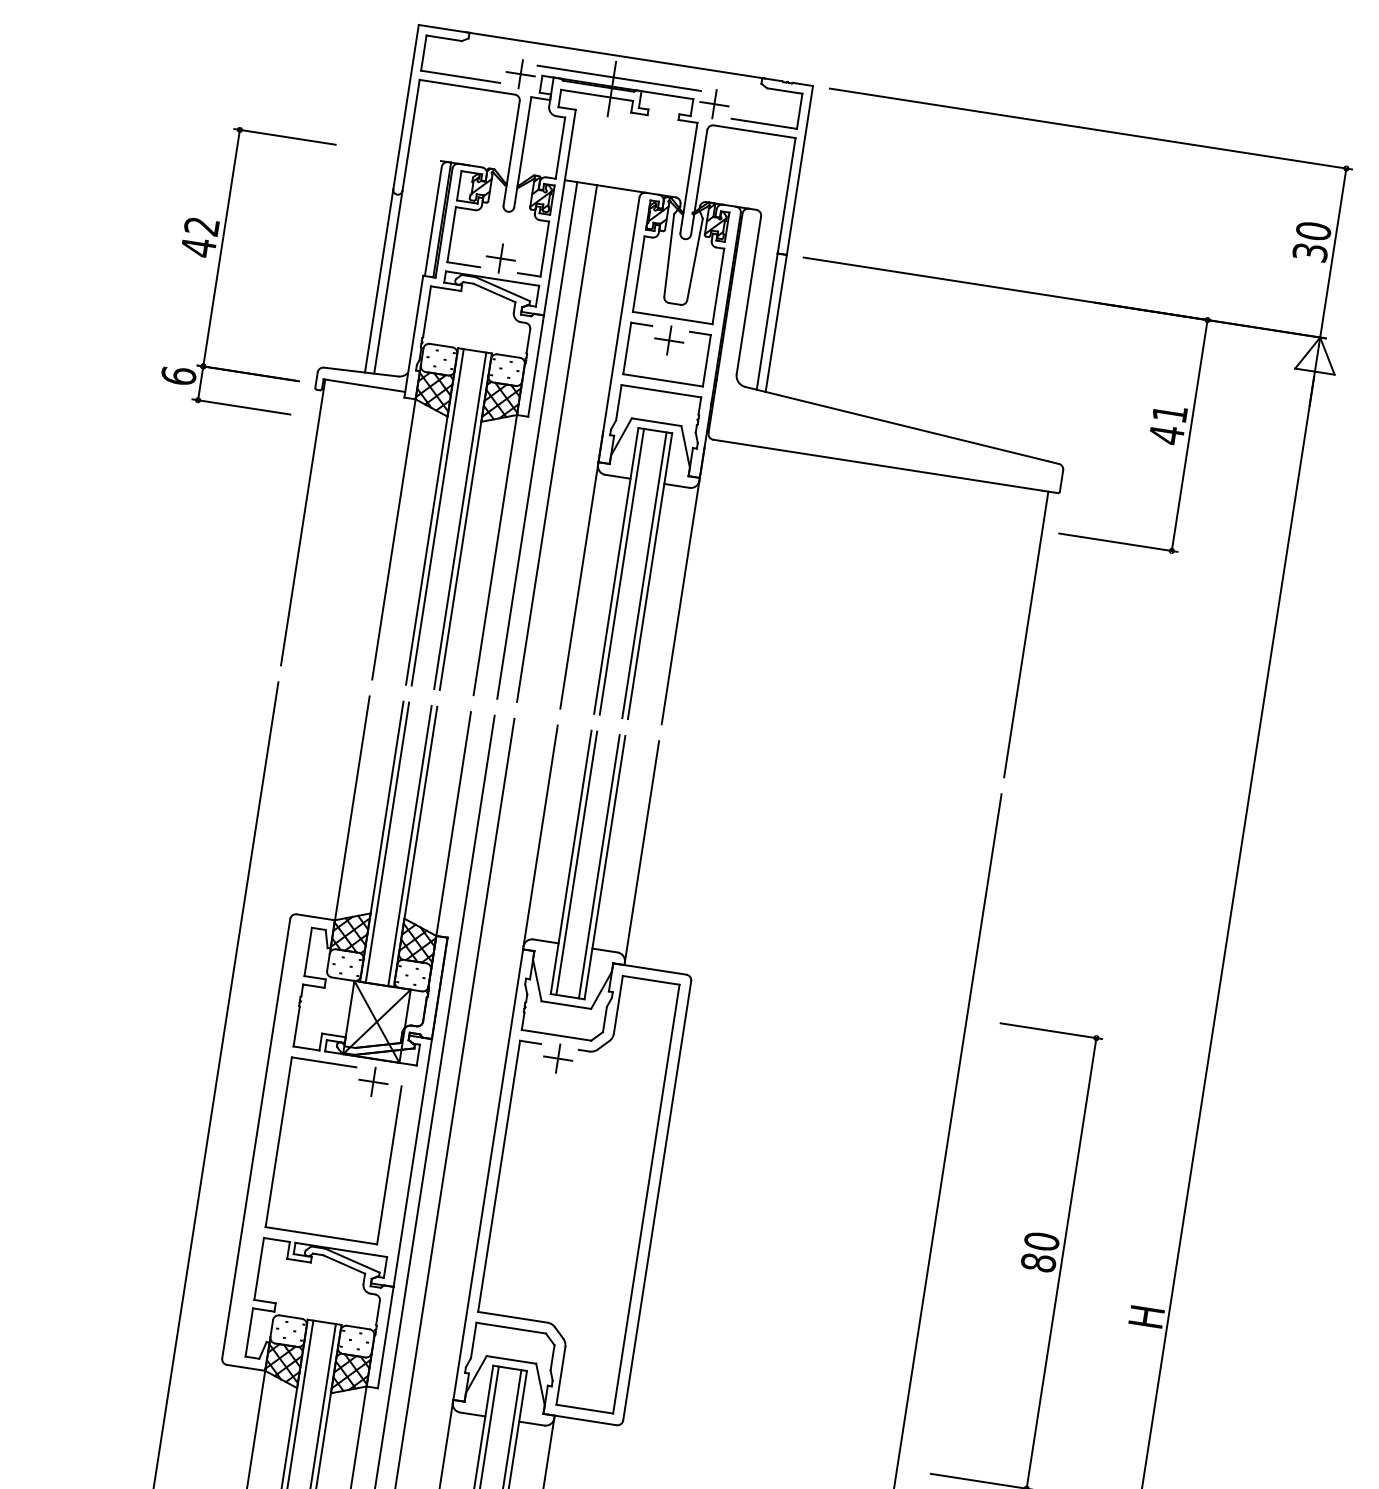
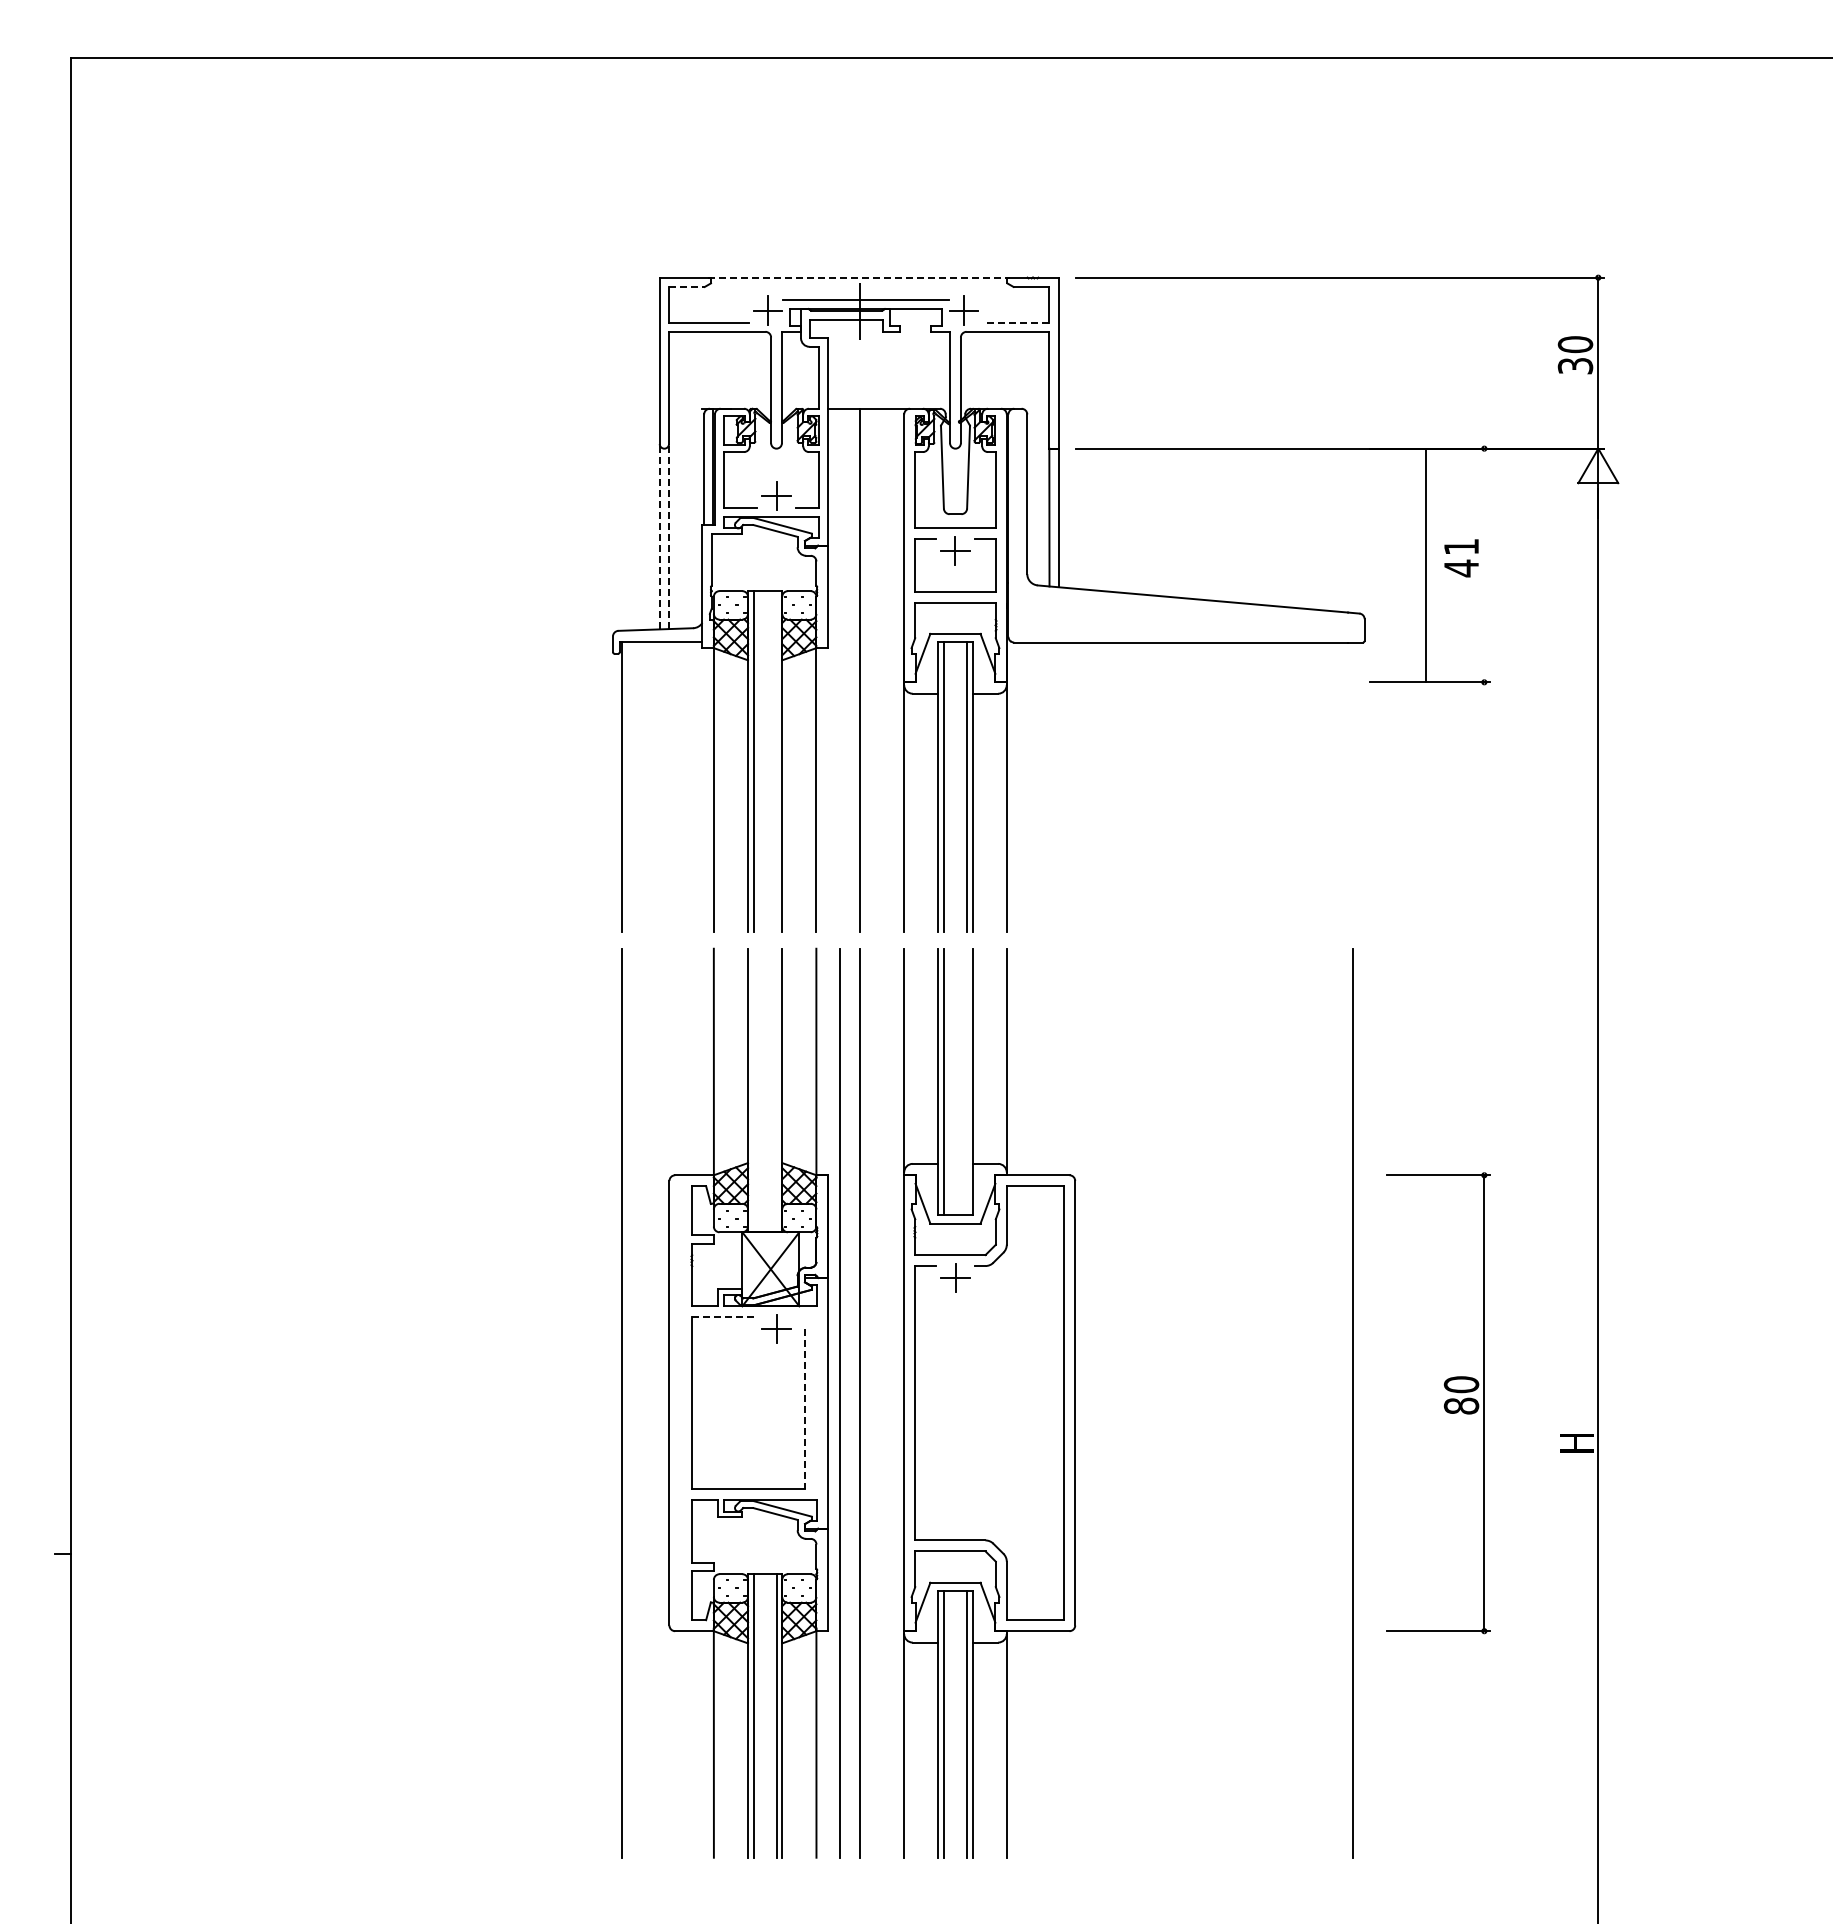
line: (443, 37) -> (686, 286), solid -> dashed
line: (616, 55) -> (859, 277), solid -> dashed
line: (763, 123) -> (1015, 322), solid -> dashed
part: (219, 265) -> (499, 545), removed
line: (379, 280) -> (659, 536), solid -> dashed
line: (387, 282) -> (668, 536), solid -> dashed
line: (1189, 435) -> (1426, 565), moved
line: (537, 439) -> (840, 669), removed
line: (460, 520) -> (776, 761), removed
line: (1026, 633) -> (1353, 786), removed
line: (387, 842) -> (753, 1090), removed
line: (409, 846) -> (776, 1090), removed
line: (599, 866) -> (966, 1081), removed
line: (323, 1062) -> (724, 1317), solid -> dashed
line: (389, 1165) -> (805, 1409), solid -> dashed

